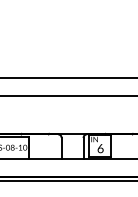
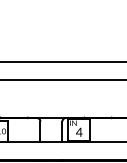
text: (100, 148) -> (79, 132), 6 -> 4

